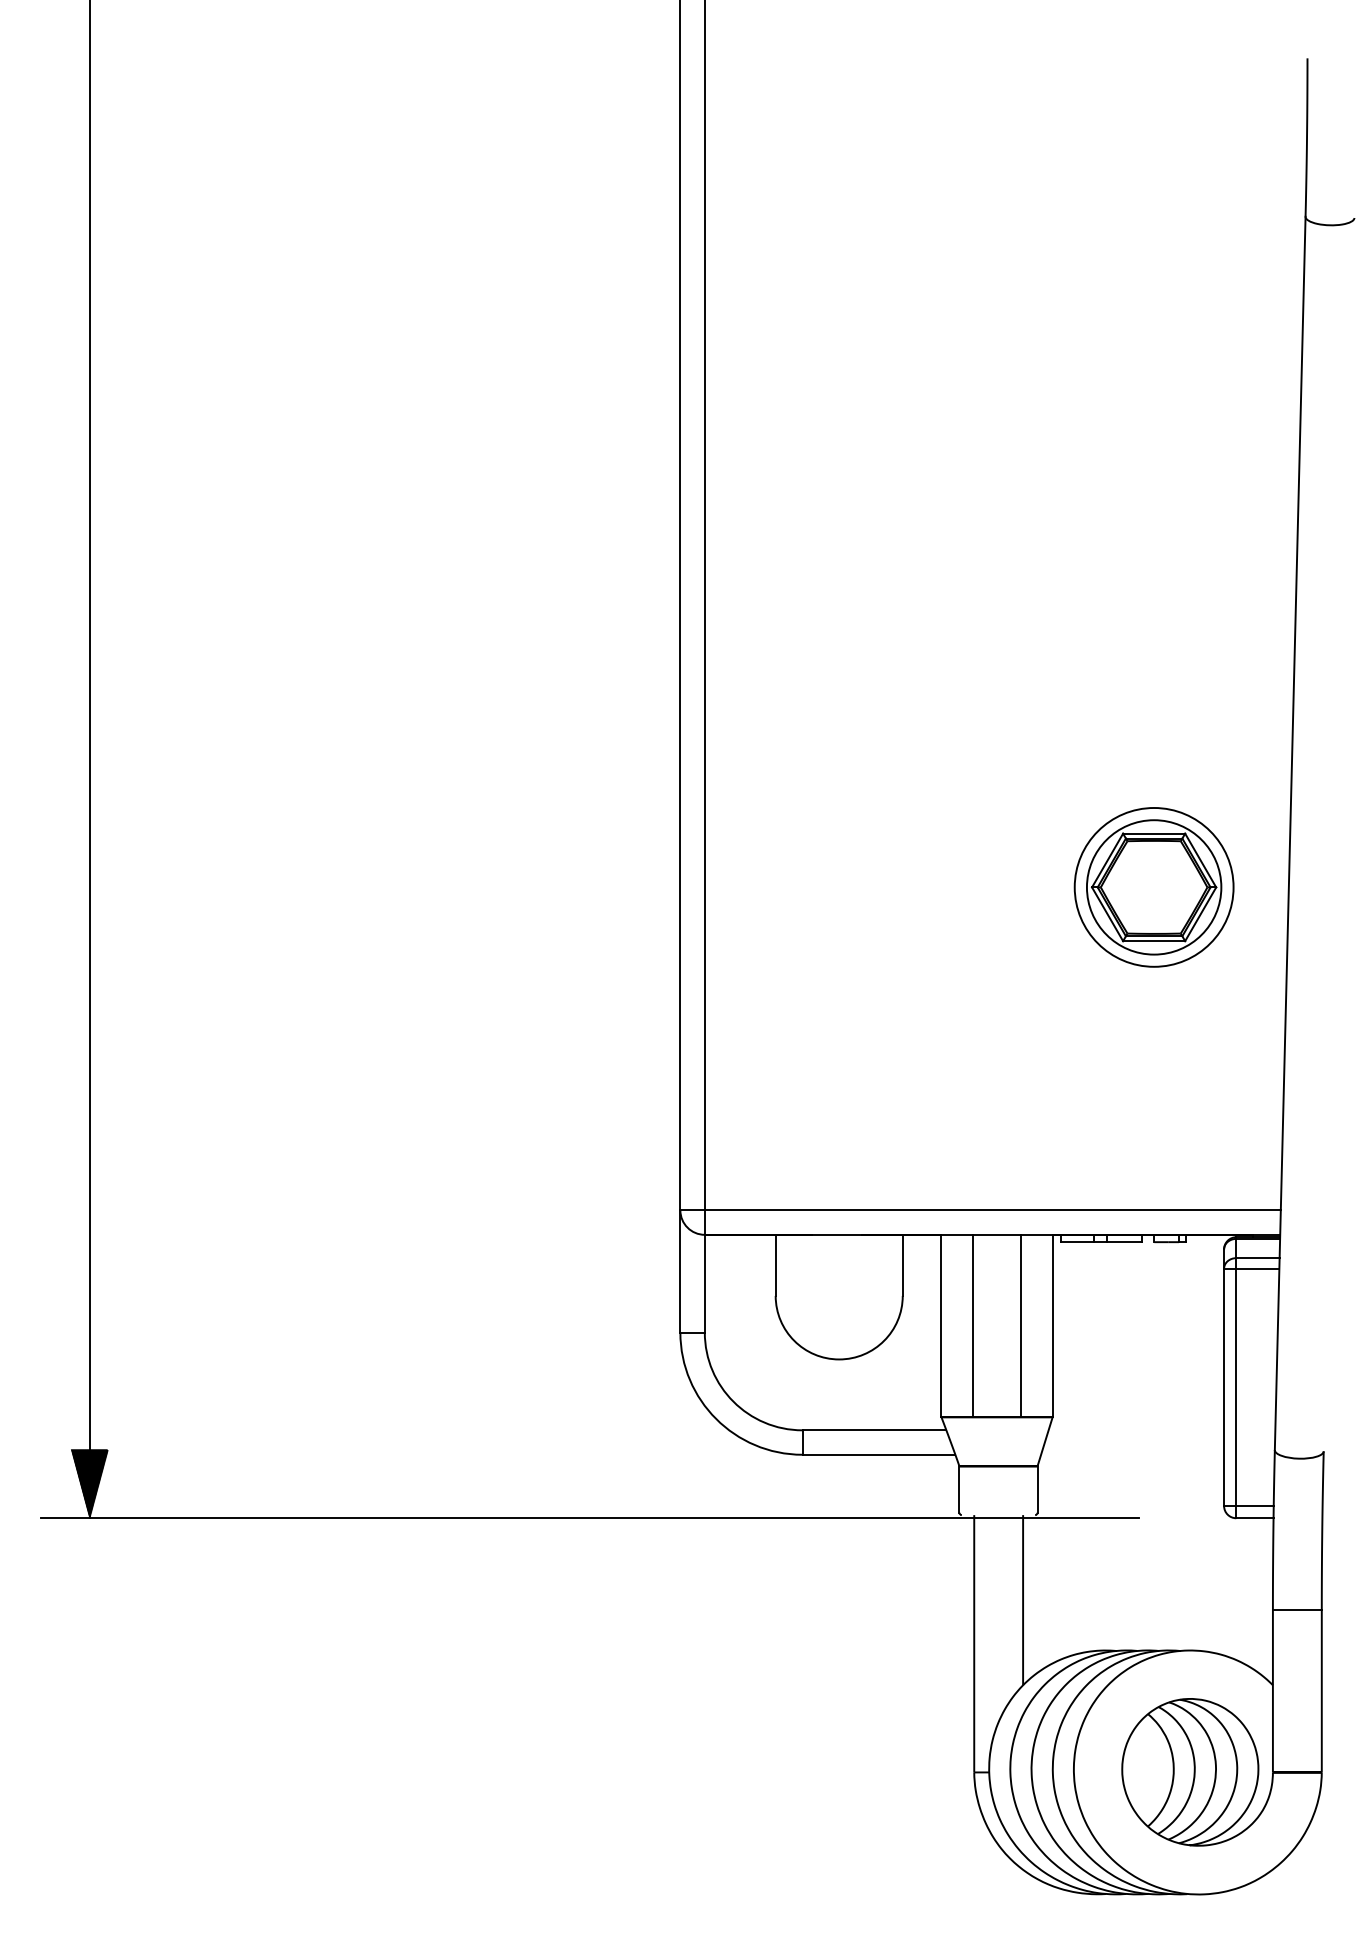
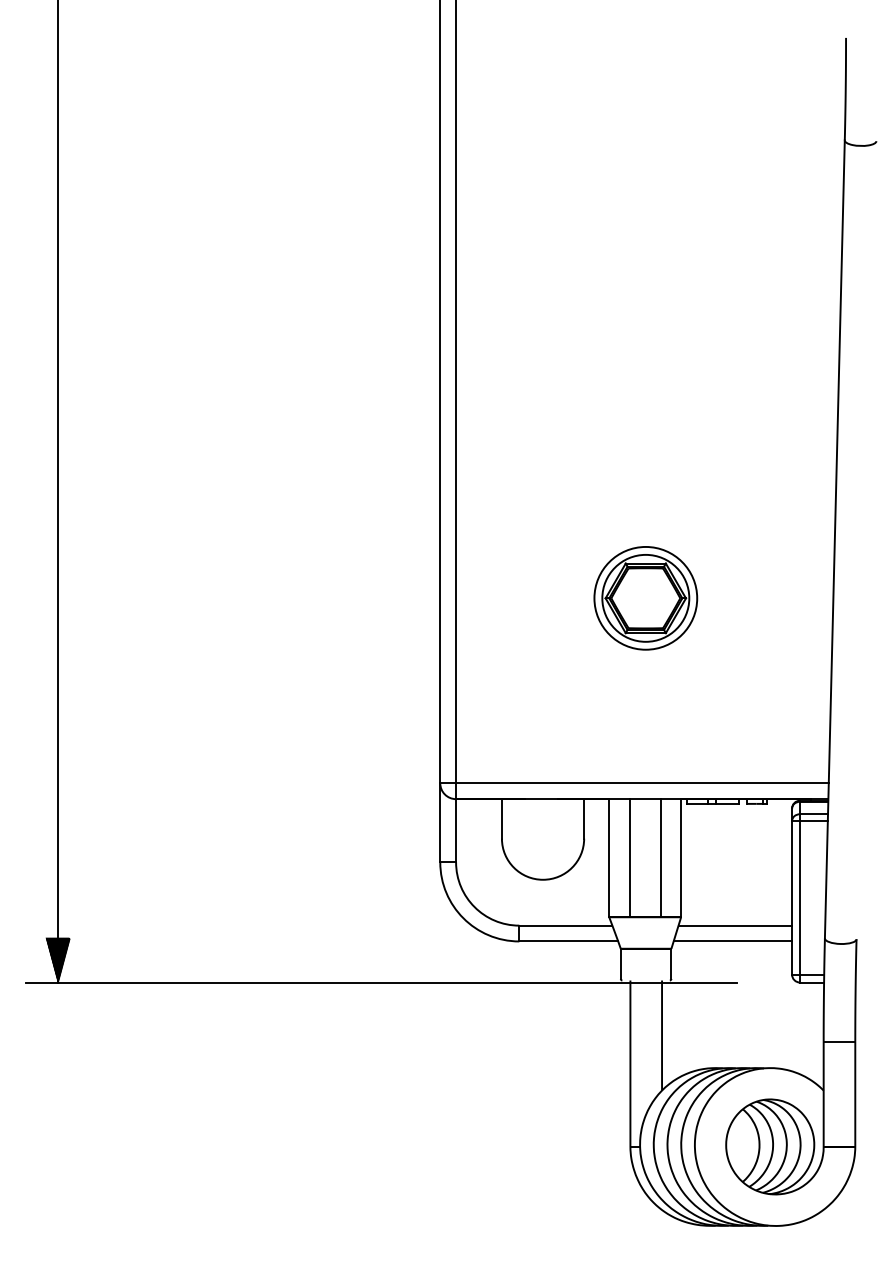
part: (1153, 887) -> (645, 598), moved
line: (1136, 1430) -> (735, 925), added
line: (1132, 1454) -> (732, 941), added

